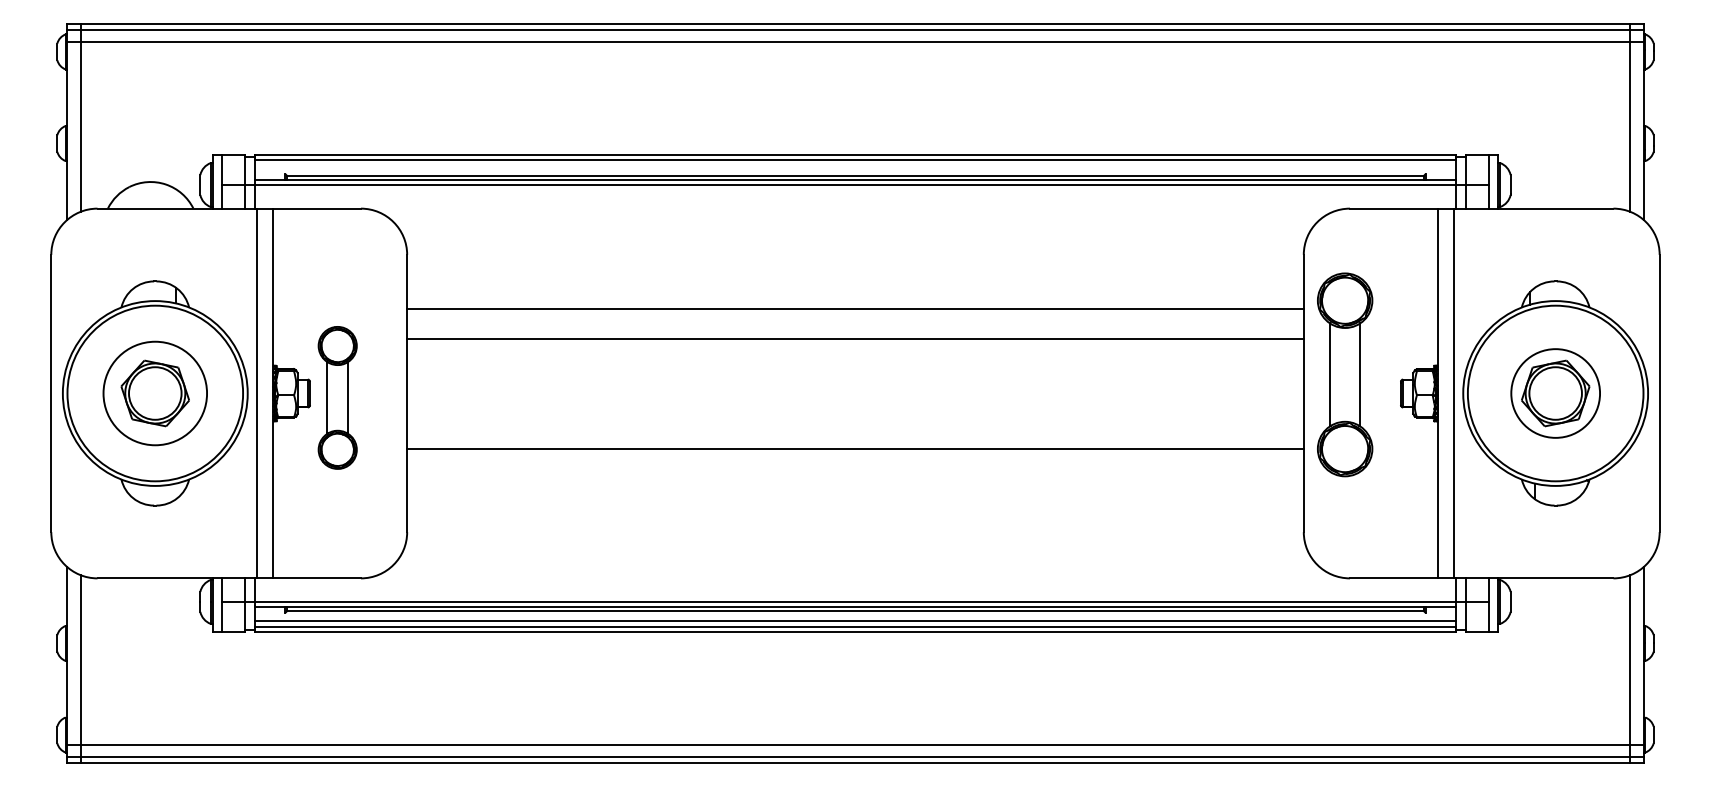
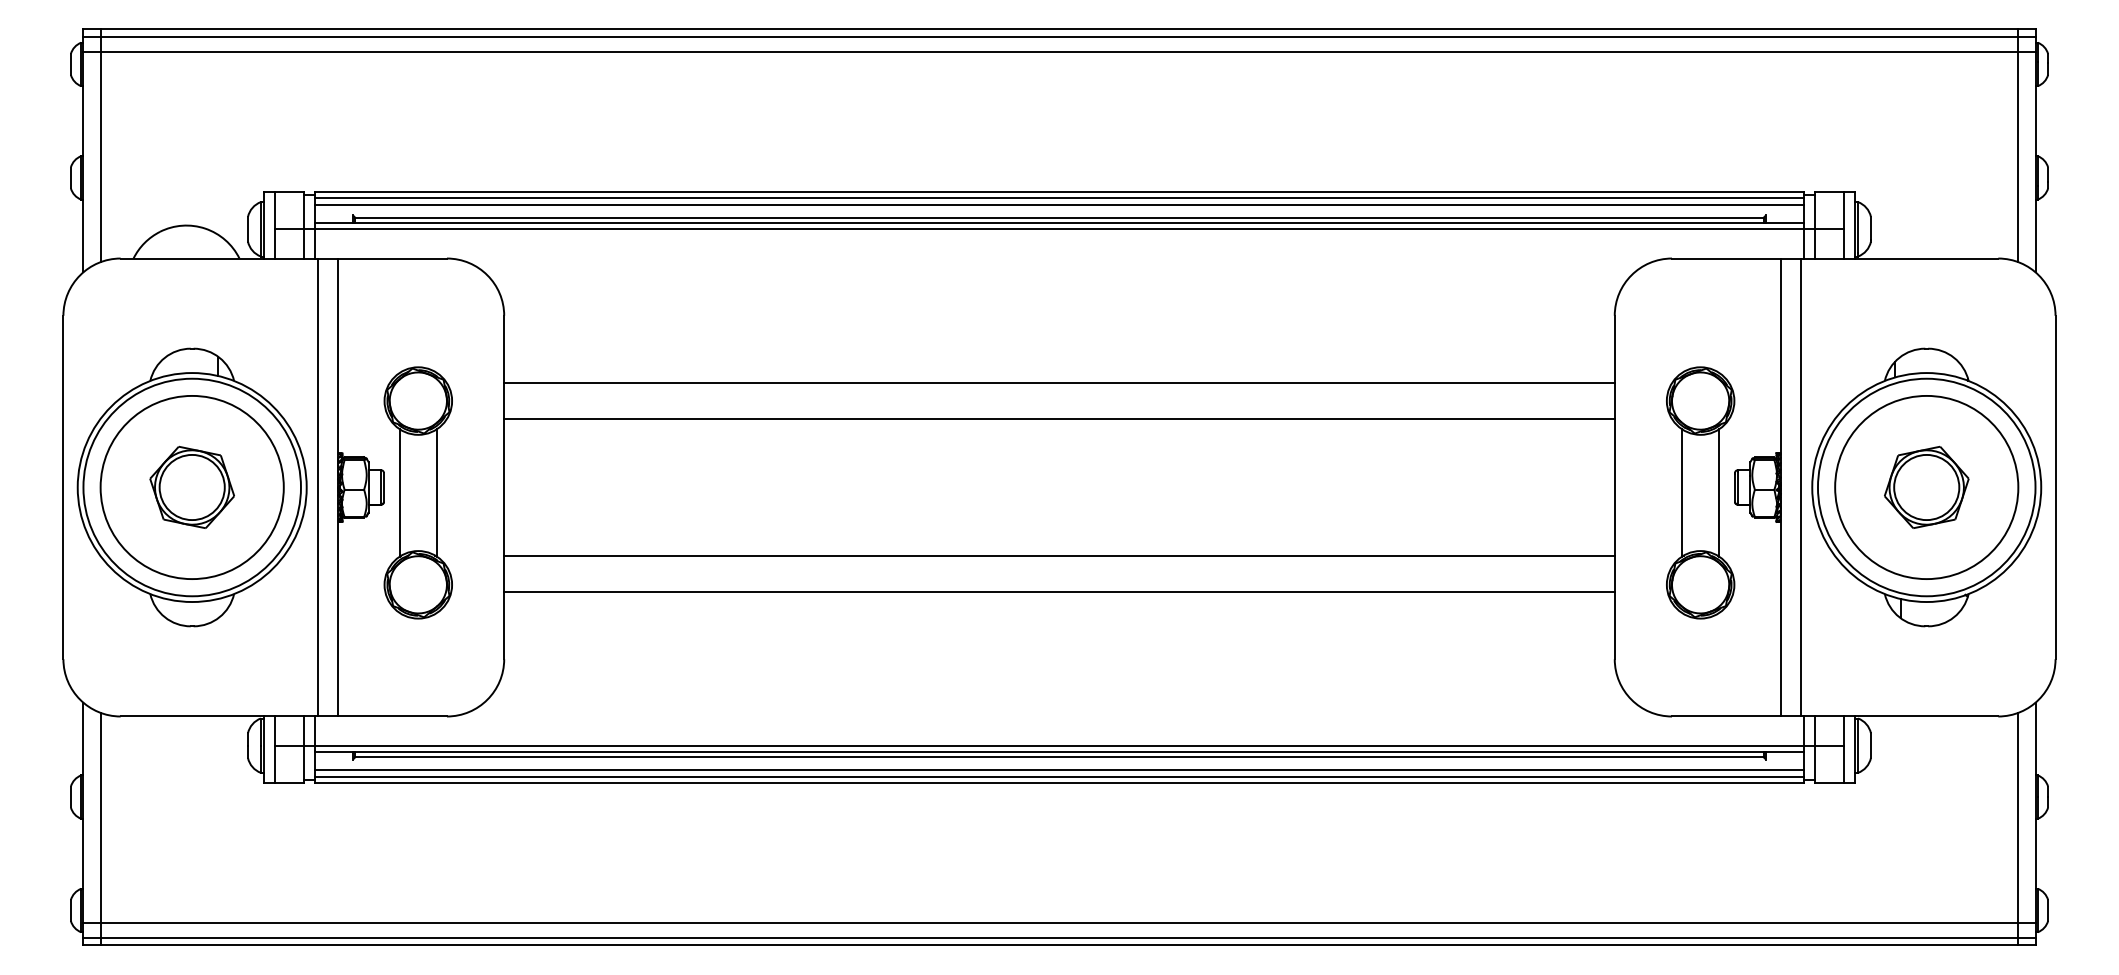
line: (855, 165) -> (1059, 205), added
part: (1345, 374) -> (1701, 492), moved
circle: (155, 393) -> (192, 487), size x1.43
circle: (1555, 393) -> (1926, 487), size x1.67
part: (337, 397) -> (417, 492), size x1.43
line: (855, 478) -> (1059, 592), added

